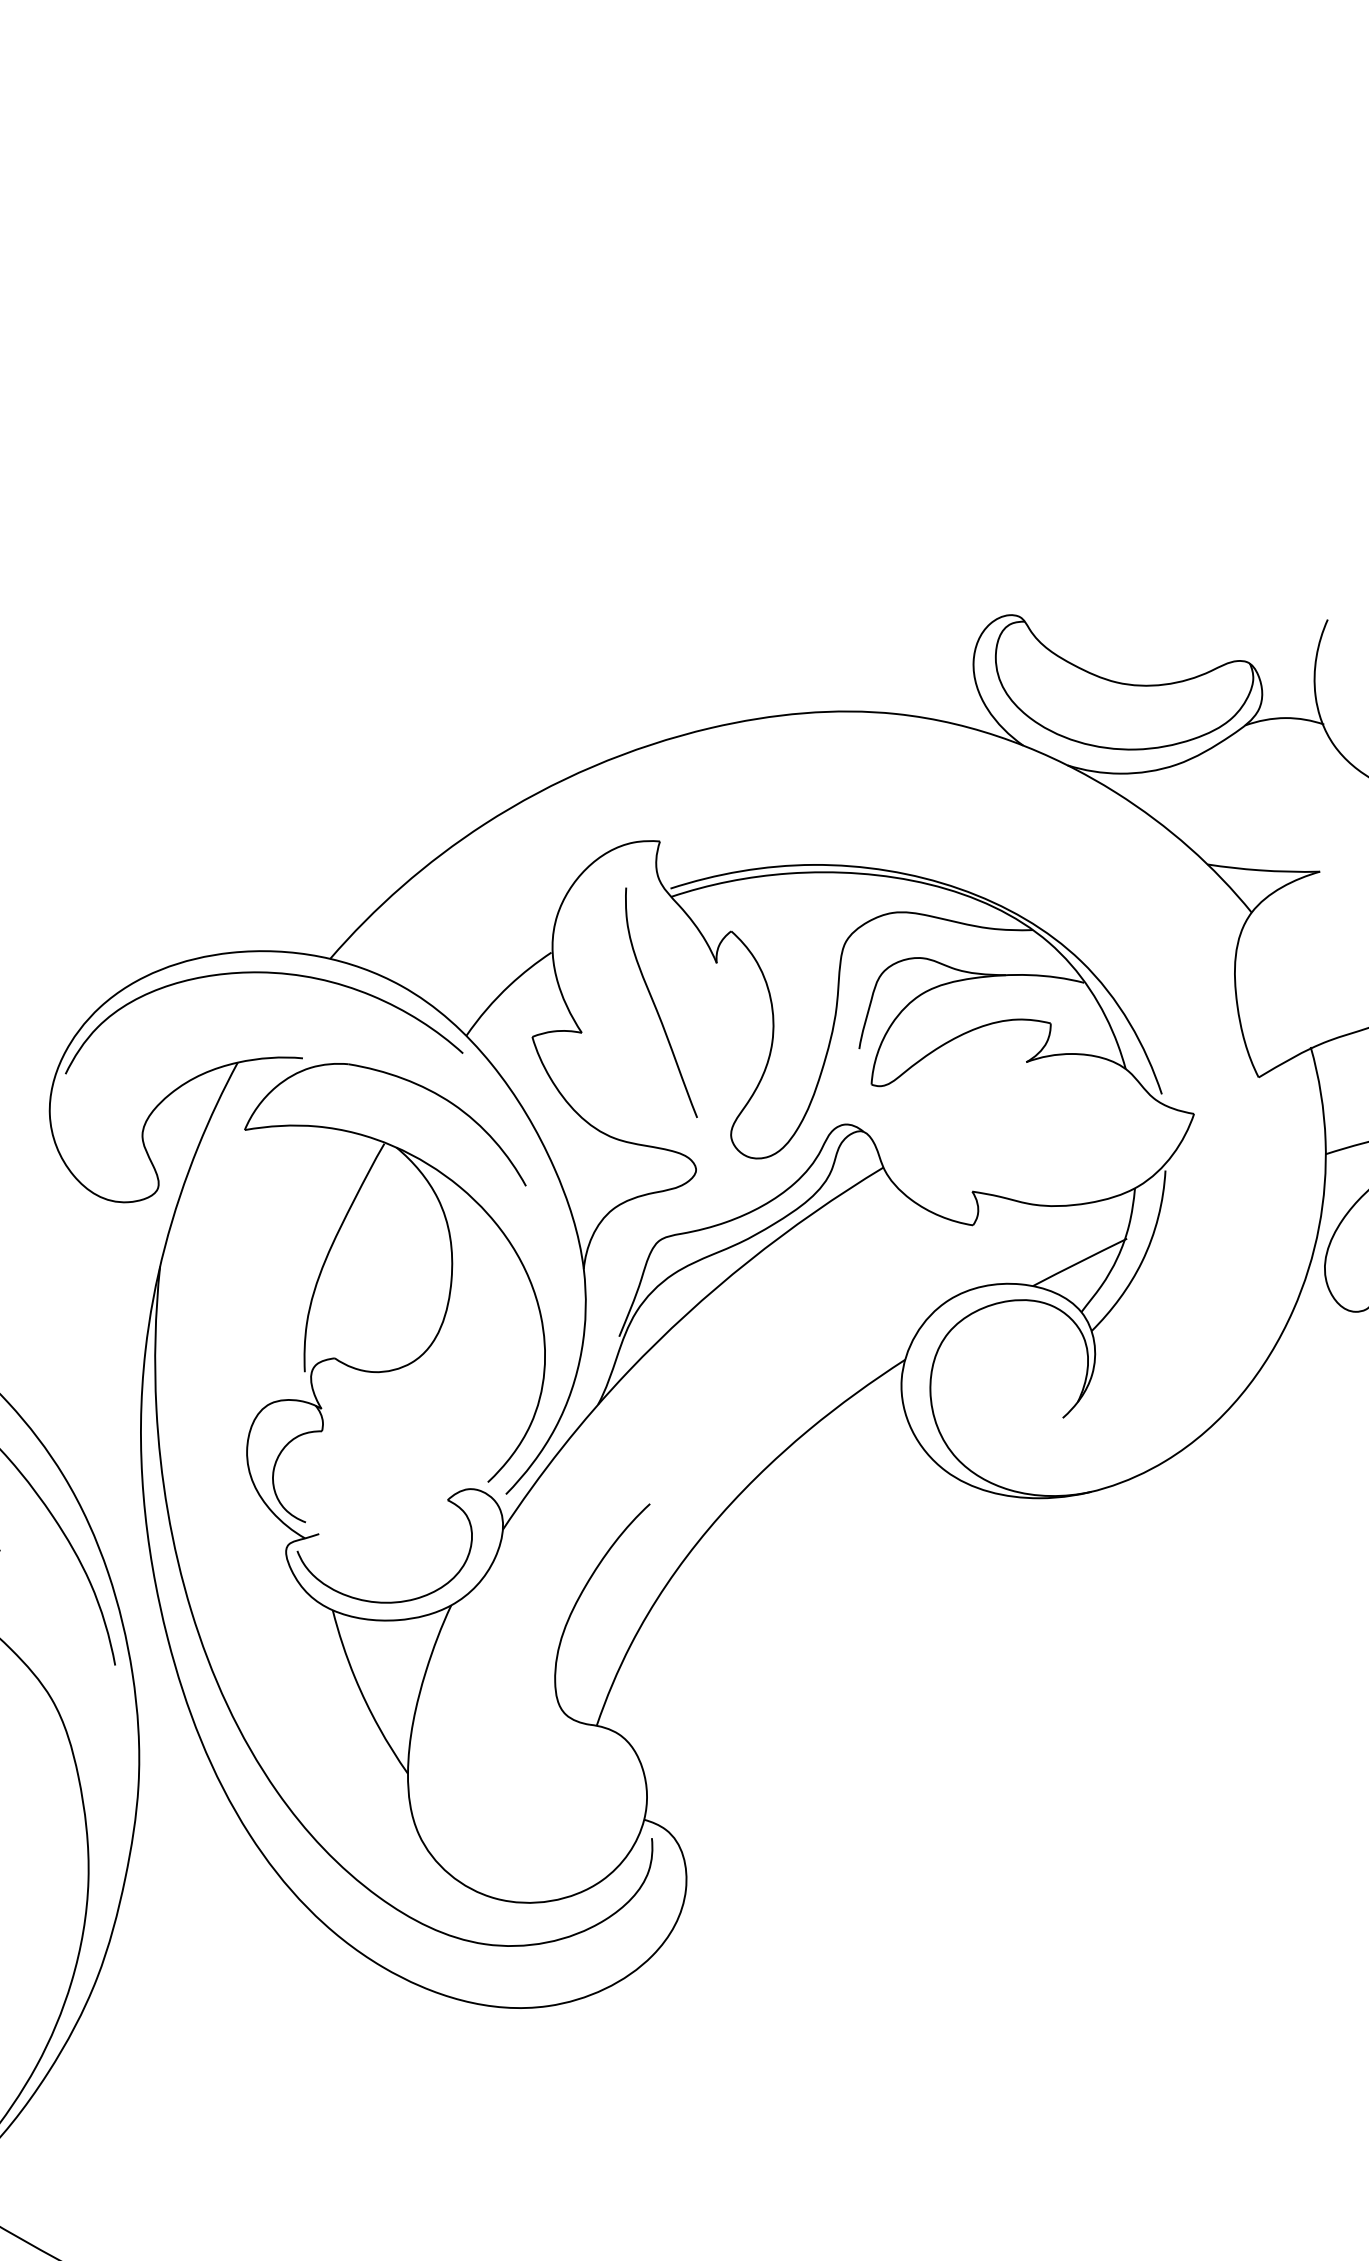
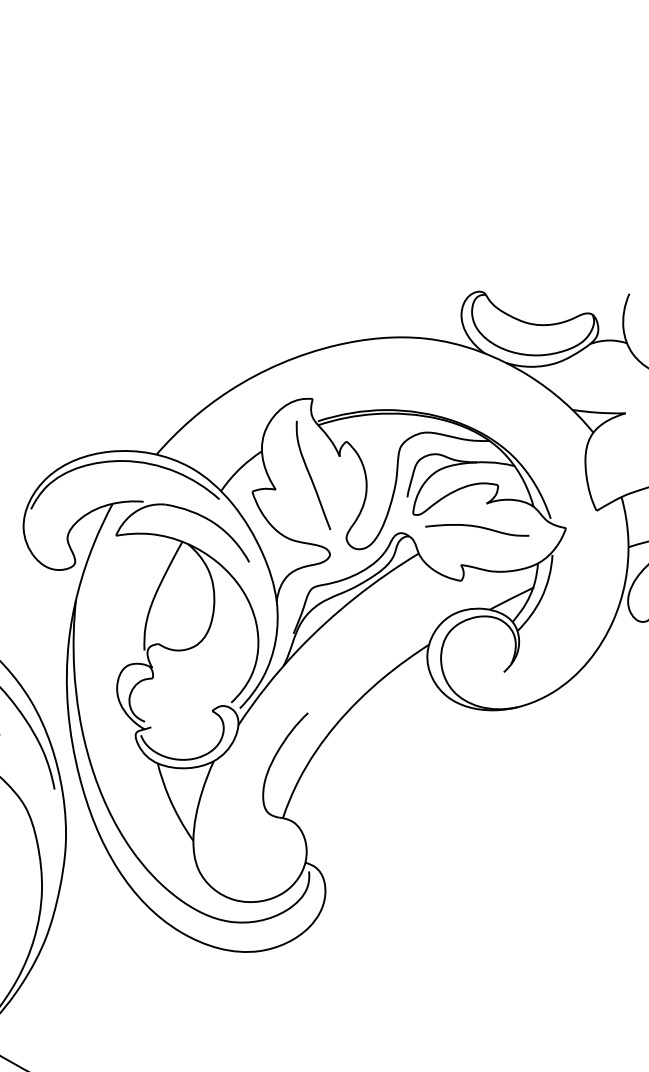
curve: (1007, 1112) -> (477, 527), added

